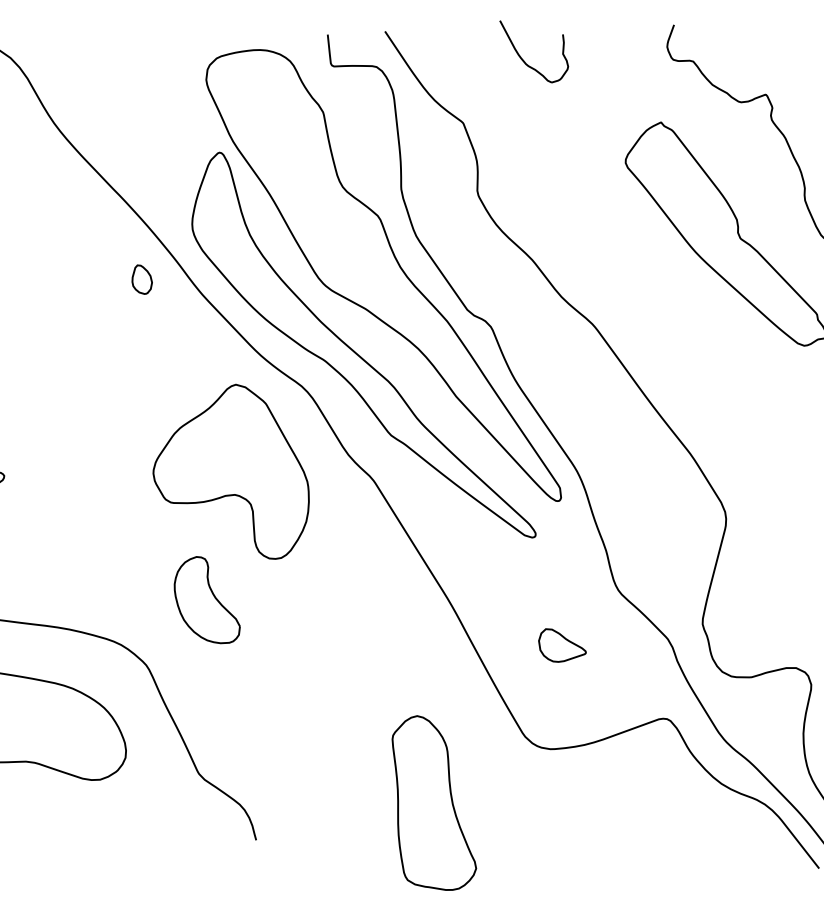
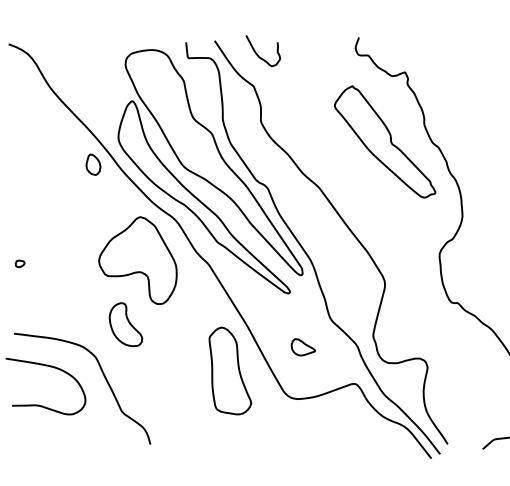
curve: (526, 60) -> (259, 55), moved
part: (142, 279) -> (93, 164), size x1.43
part: (434, 802) -> (230, 370), moved

